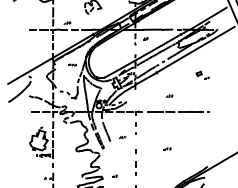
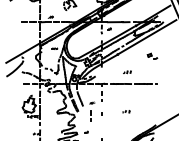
part: (169, 95) -> (127, 71), size x1.6
part: (167, 148) -> (125, 111), size x1.6
line: (135, 167) -> (90, 115), moved

